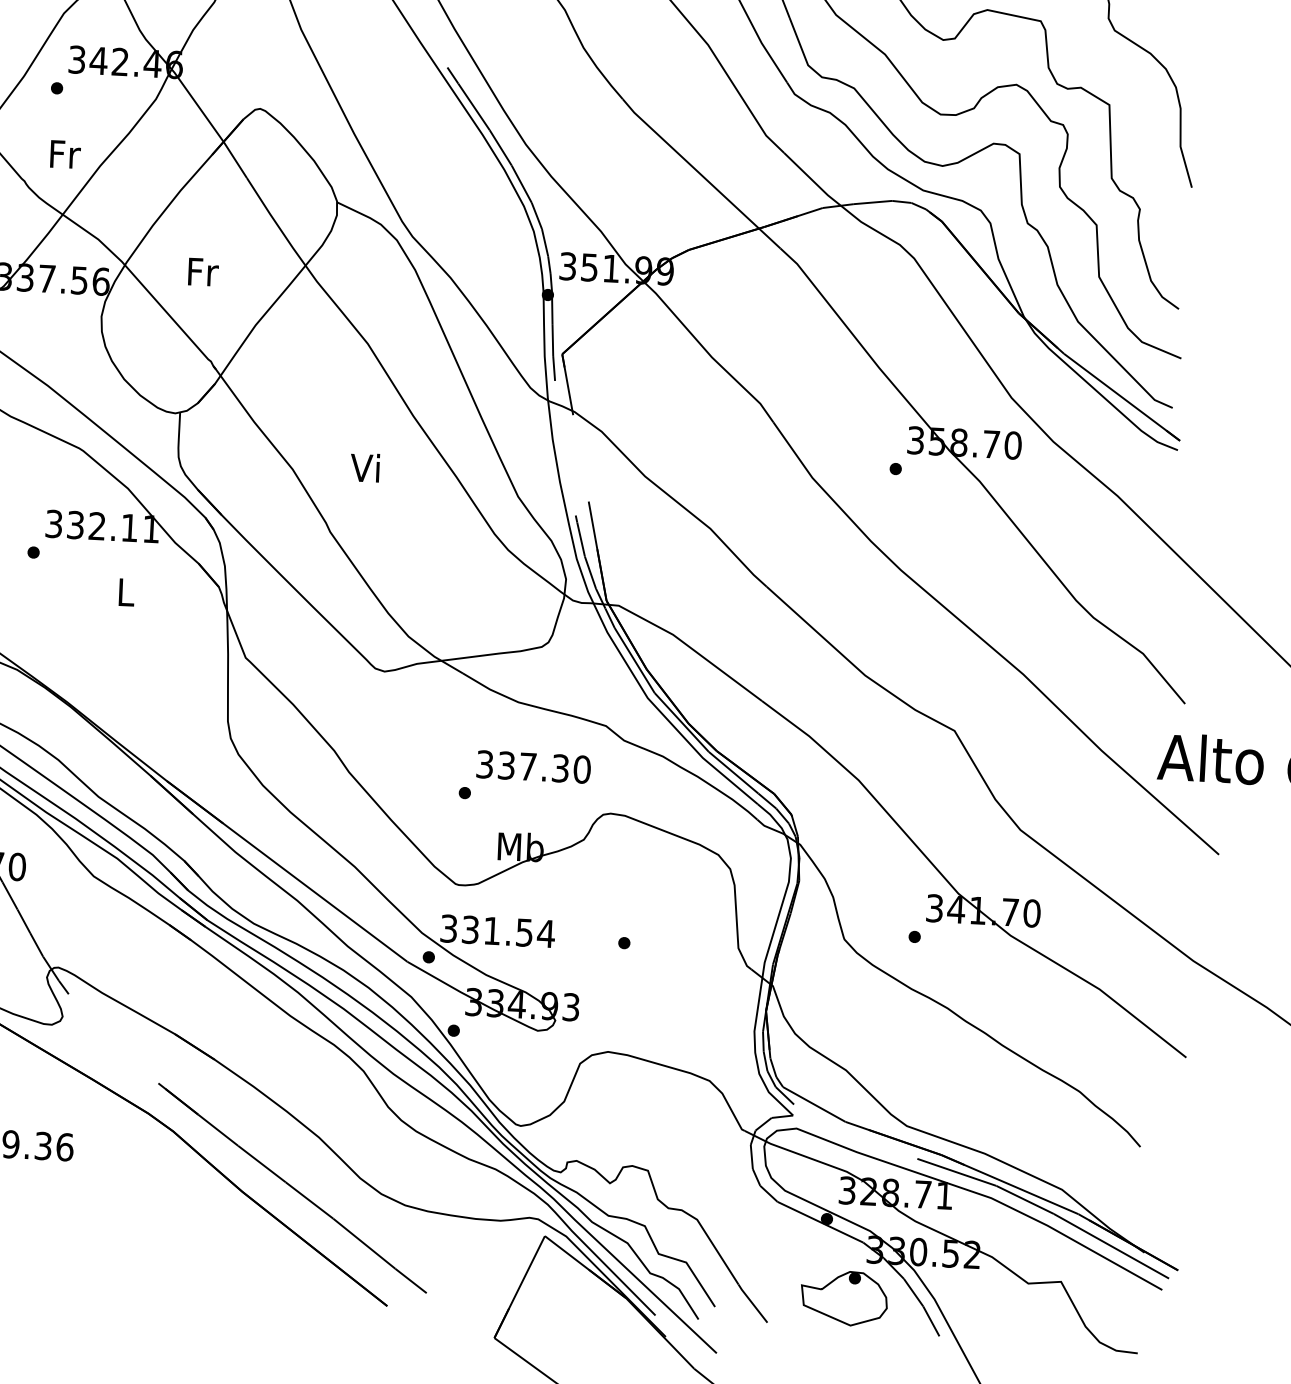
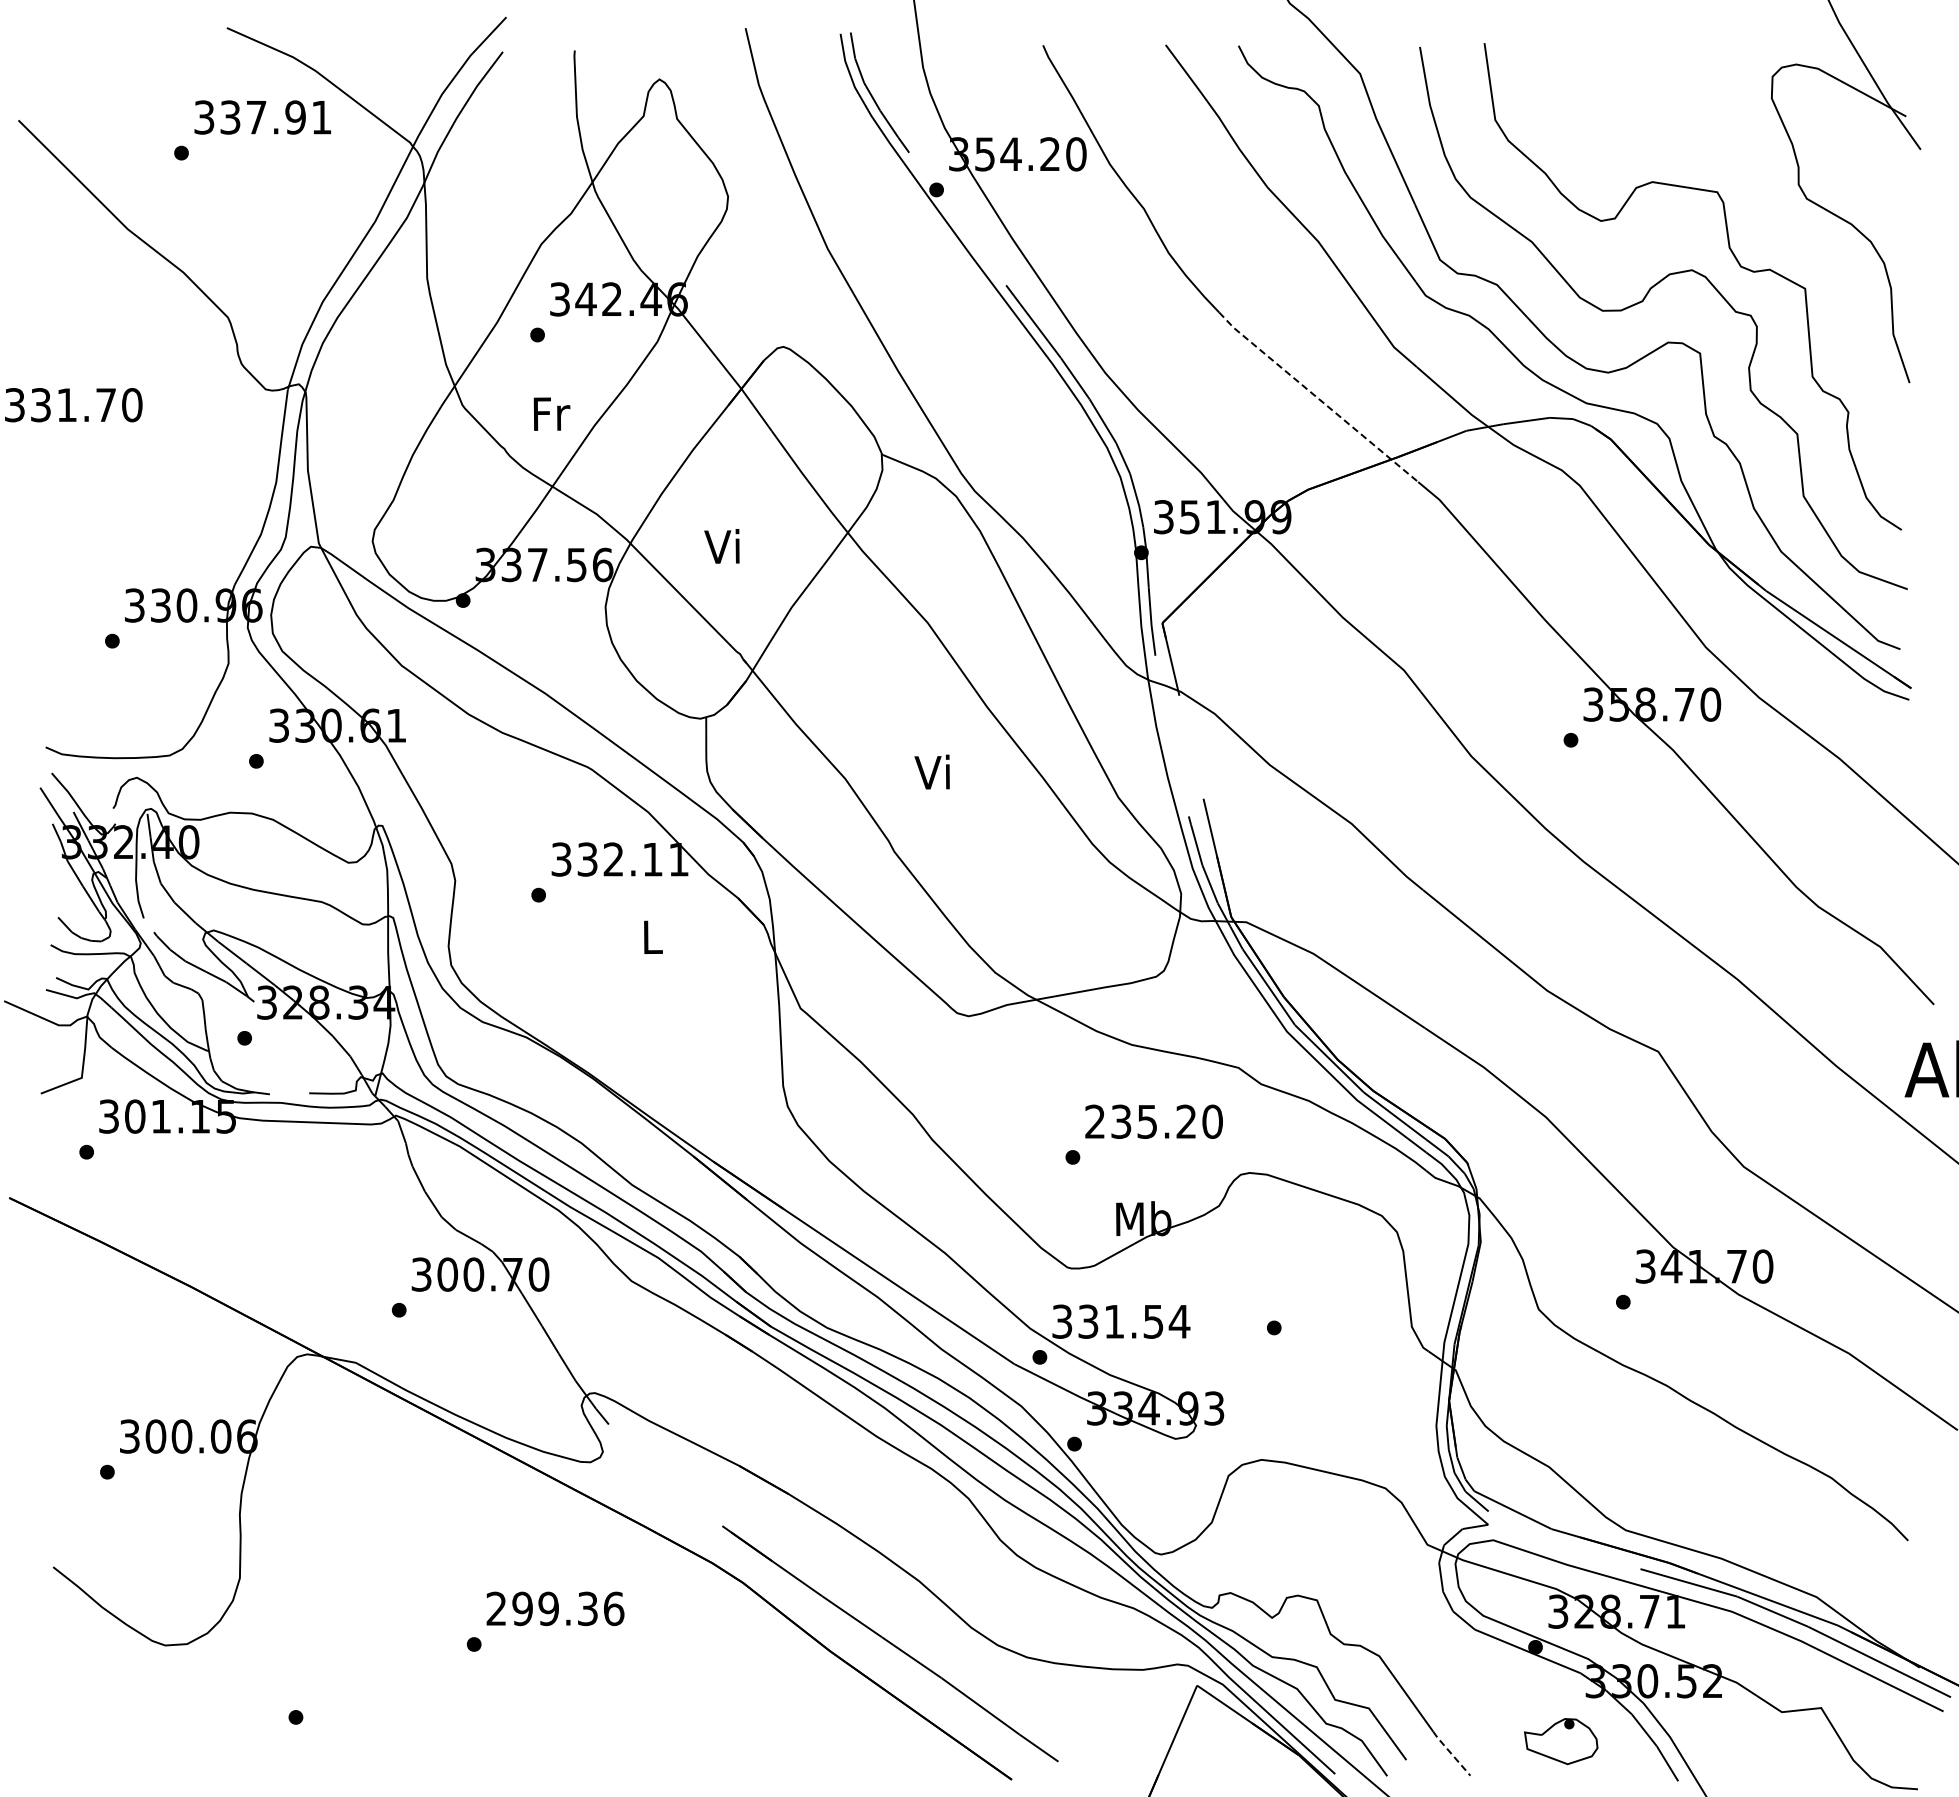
line: (700, 173) -> (1317, 397), solid -> dashed
text: (201, 271) -> (723, 546), Fr -> Vi
text: (522, 766) -> (1140, 1121), 337.30 -> 235.20
part: (843, 1298) -> (1560, 1741), size x0.7
line: (752, 1303) -> (1451, 1753), solid -> dashed

